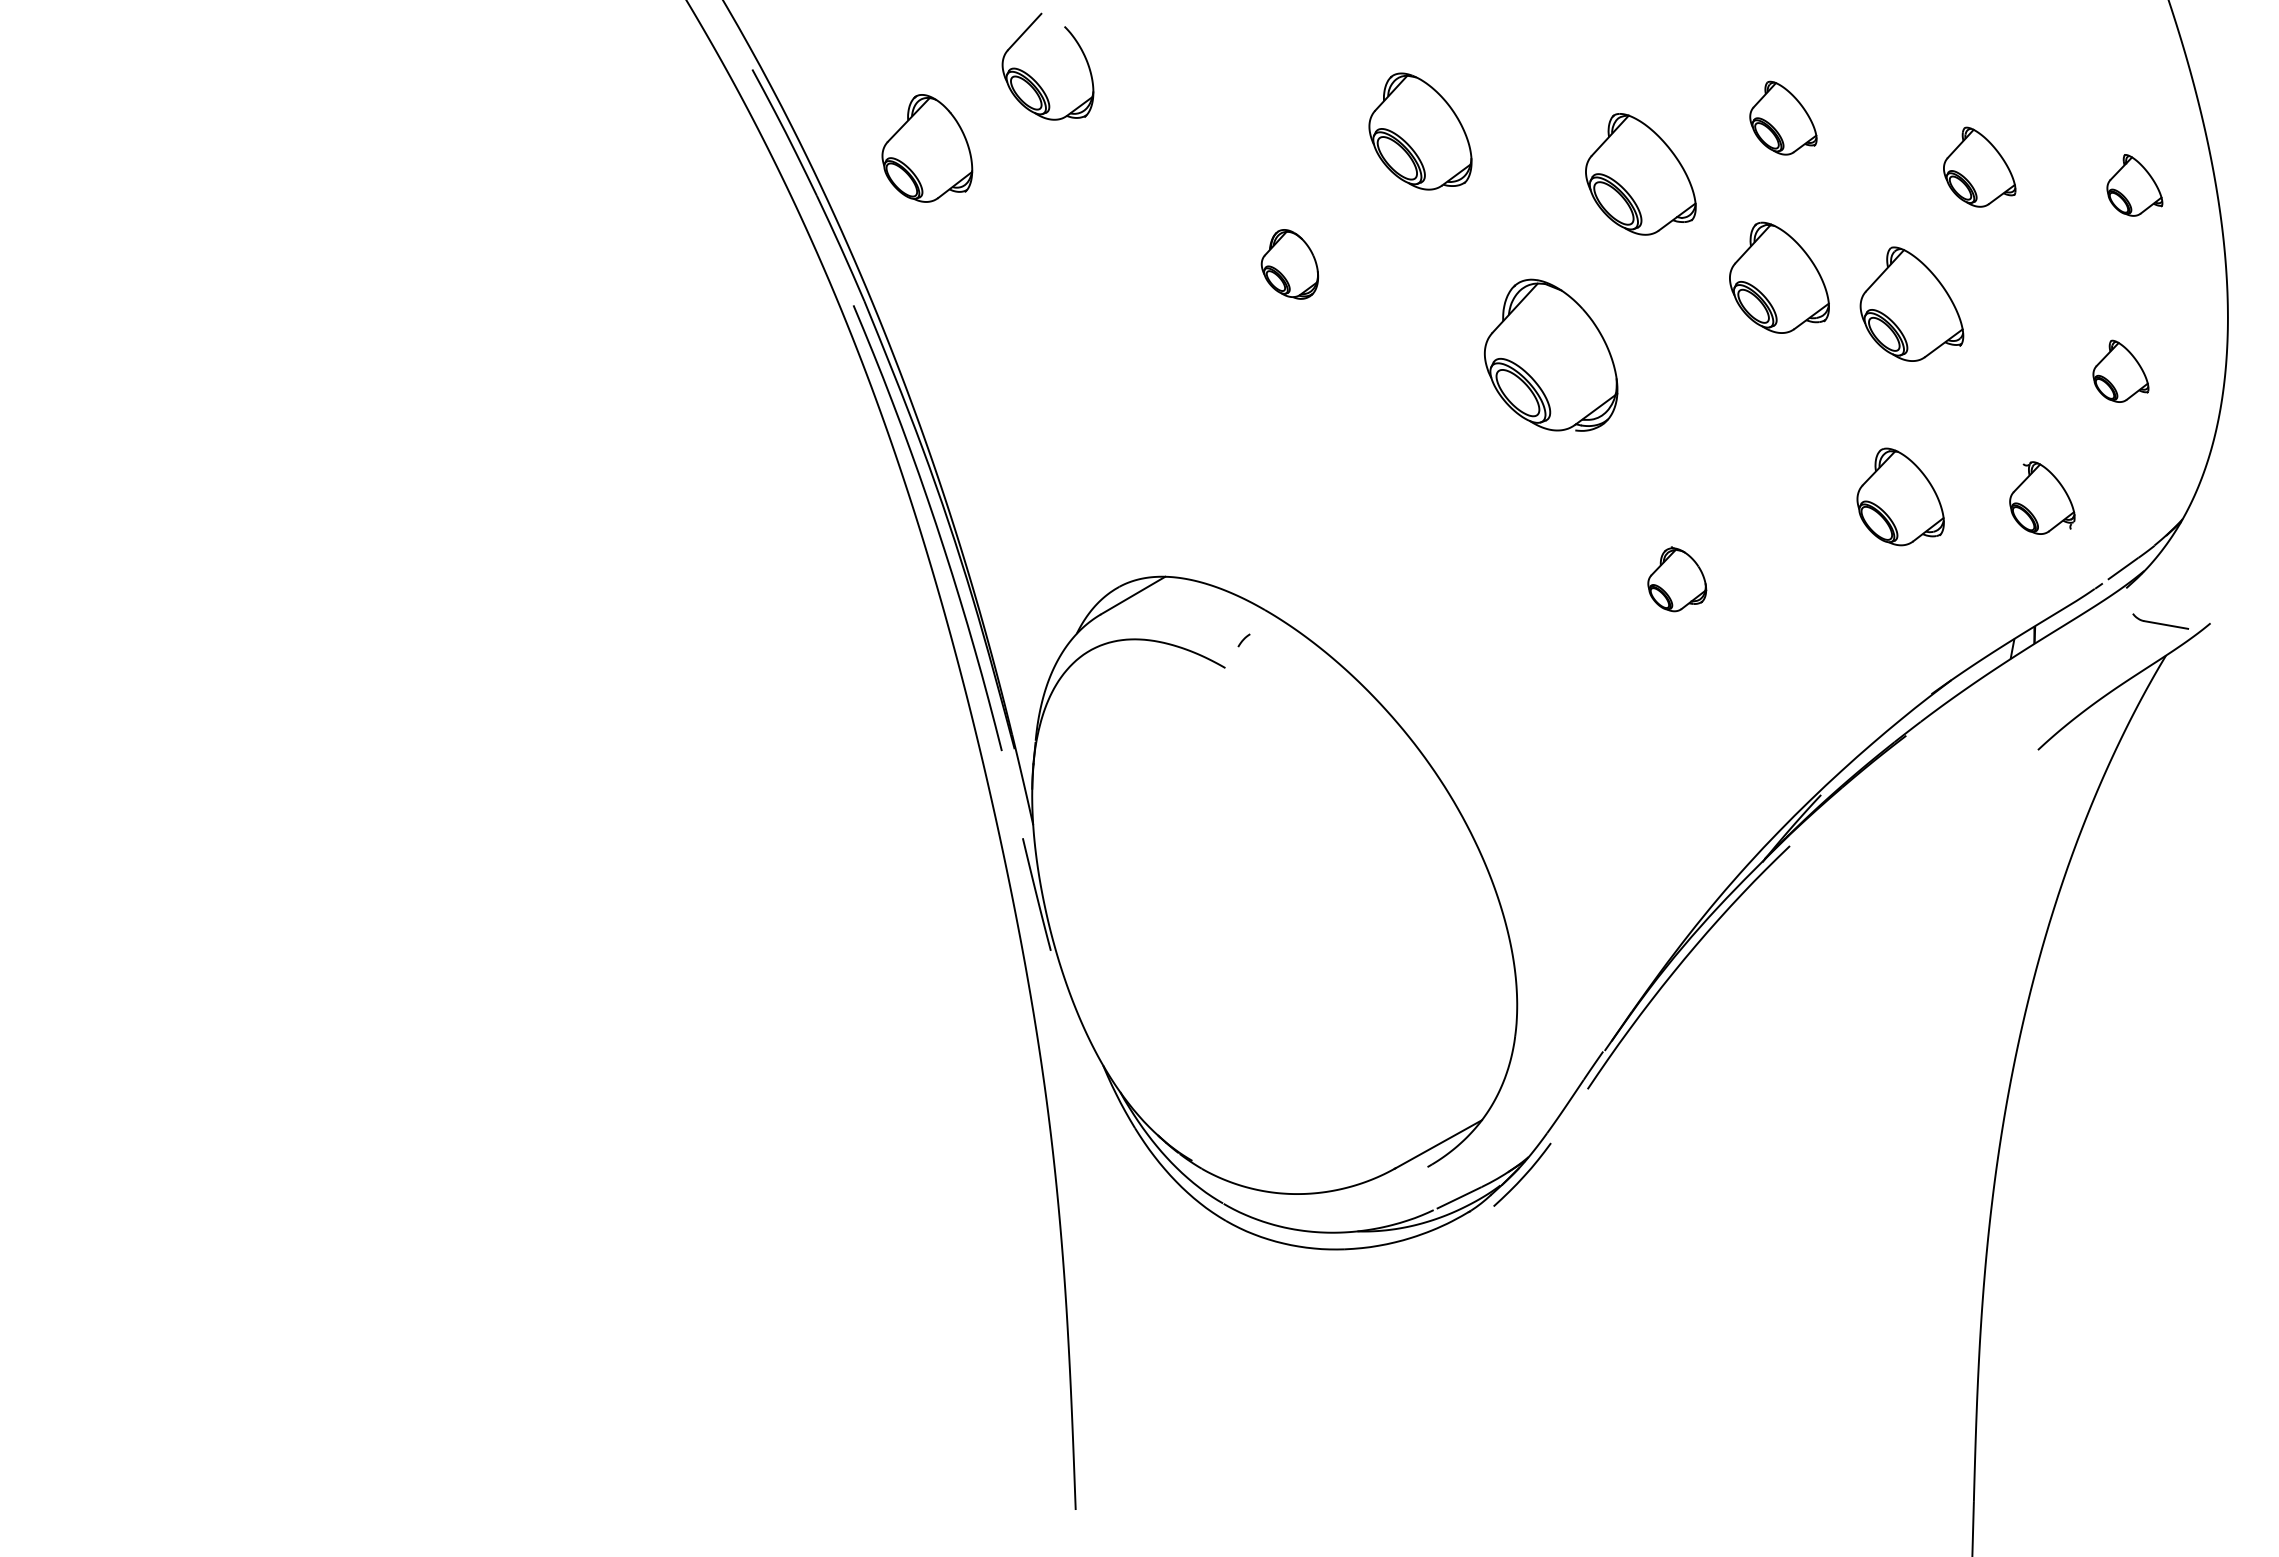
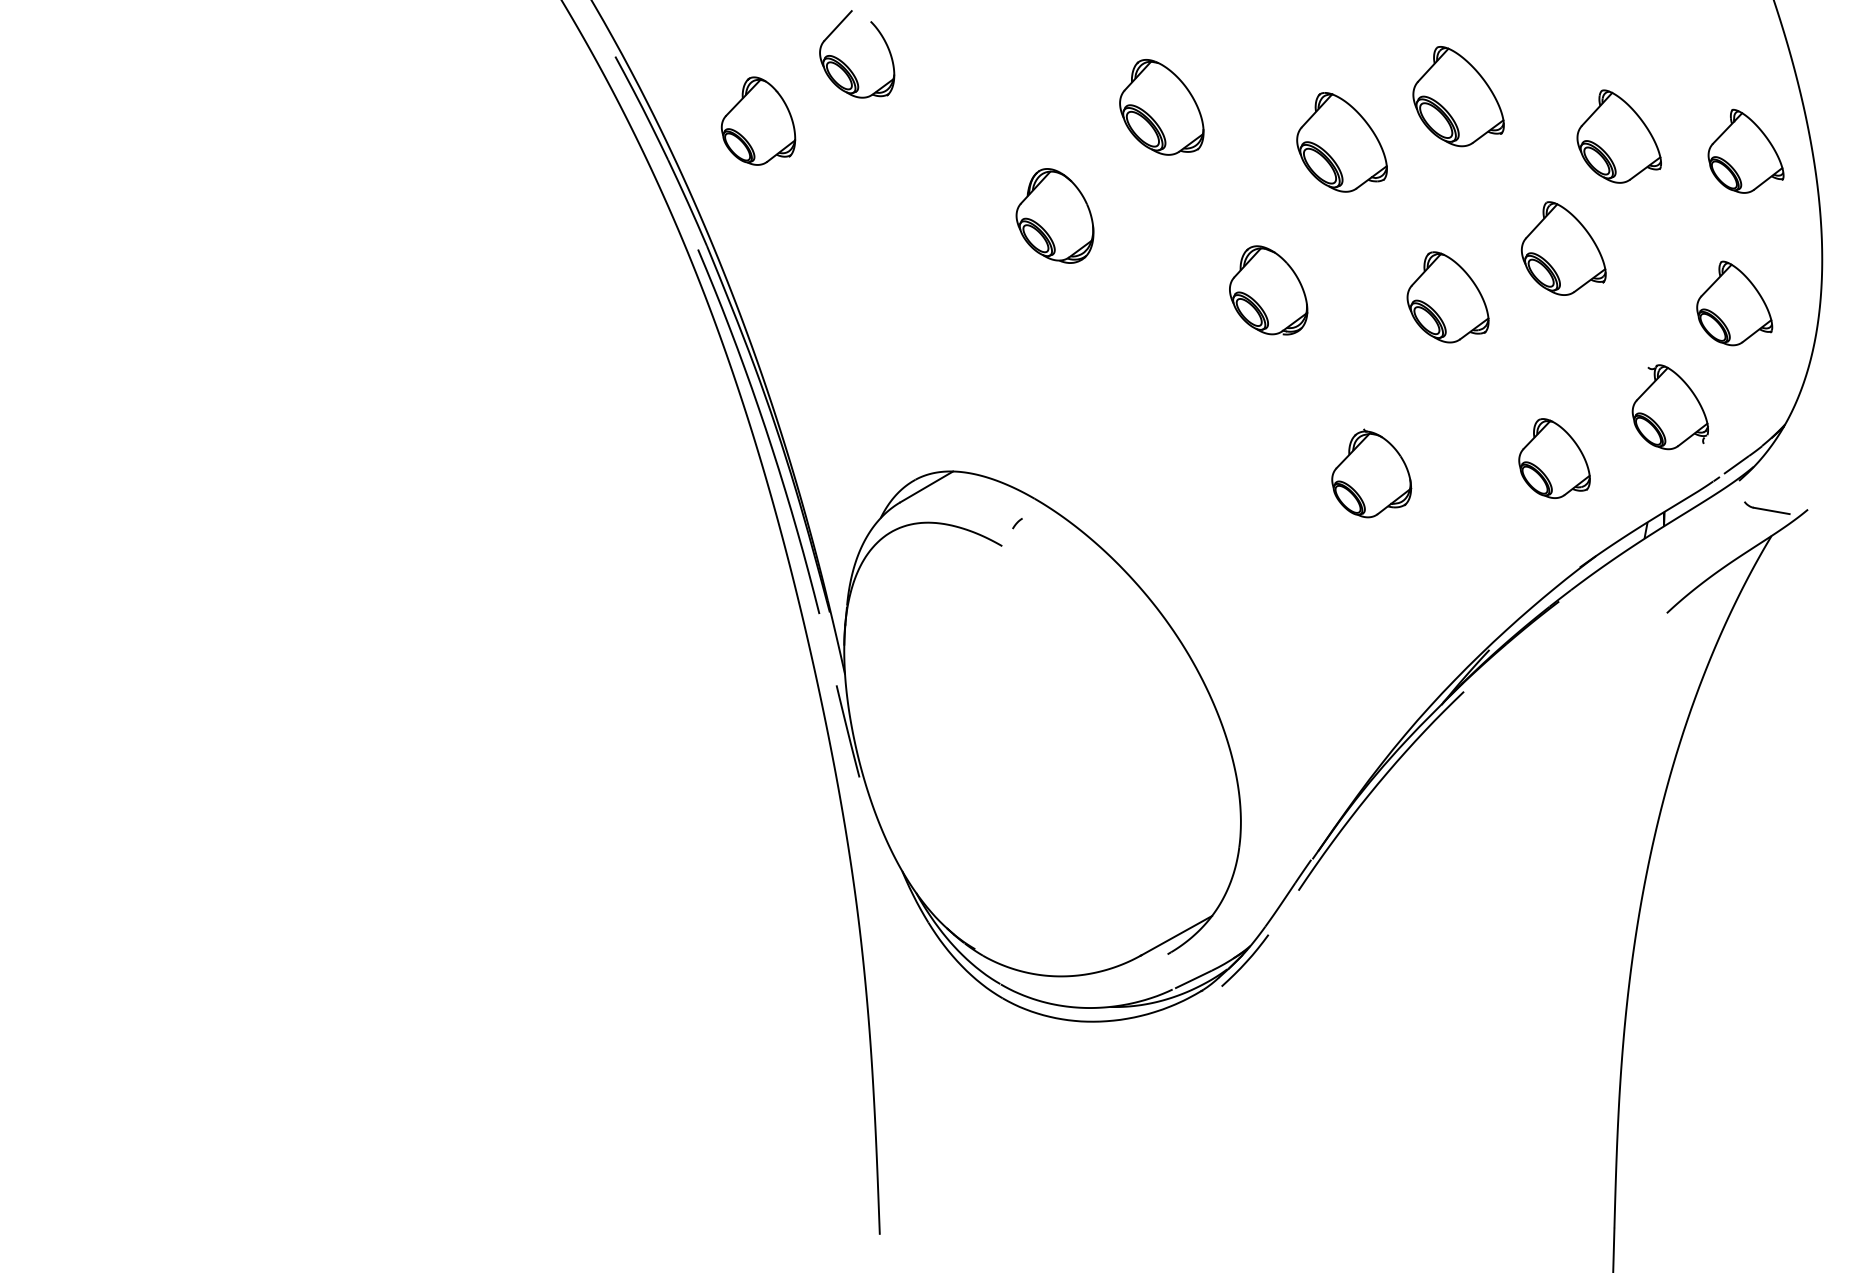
part: (1783, 117) -> (1458, 95), size x1.67
part: (1979, 166) -> (1619, 135), size x1.43
part: (2134, 185) -> (1745, 151), size x1.67
part: (1289, 264) -> (1054, 216), size x1.67
part: (1779, 277) -> (1448, 297), moved
part: (1550, 355) -> (1268, 290), size x0.71
part: (2120, 371) -> (1734, 303), size x1.67
part: (1900, 496) -> (1554, 458), moved
part: (2042, 497) -> (1670, 406), size x1.43
part: (1677, 578) -> (1372, 472), size x1.67

